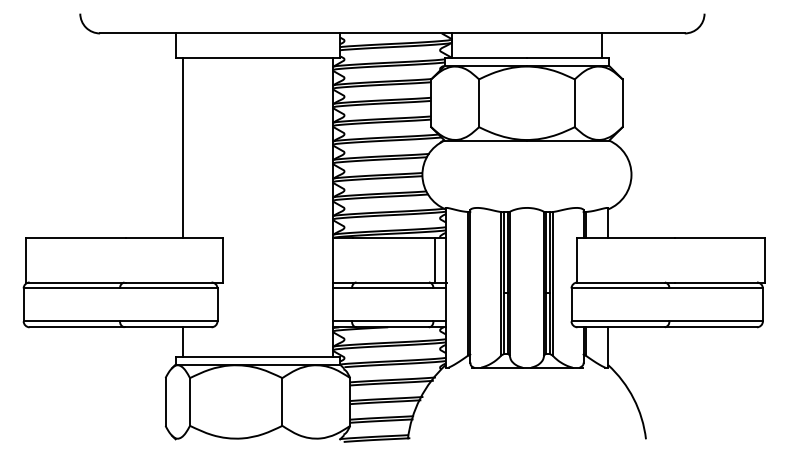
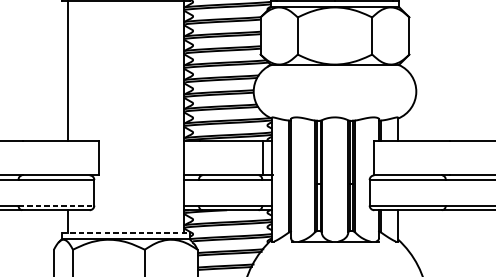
line: (168, 321) -> (56, 205), solid -> dashed
line: (258, 357) -> (126, 233), solid -> dashed

